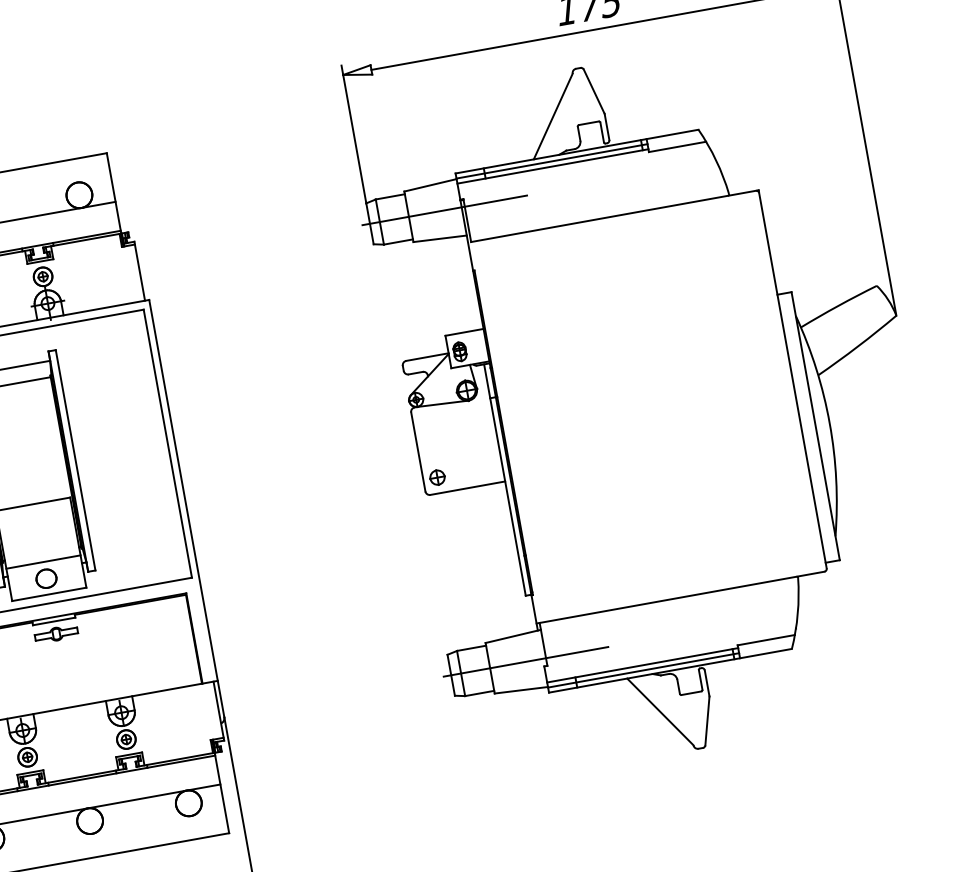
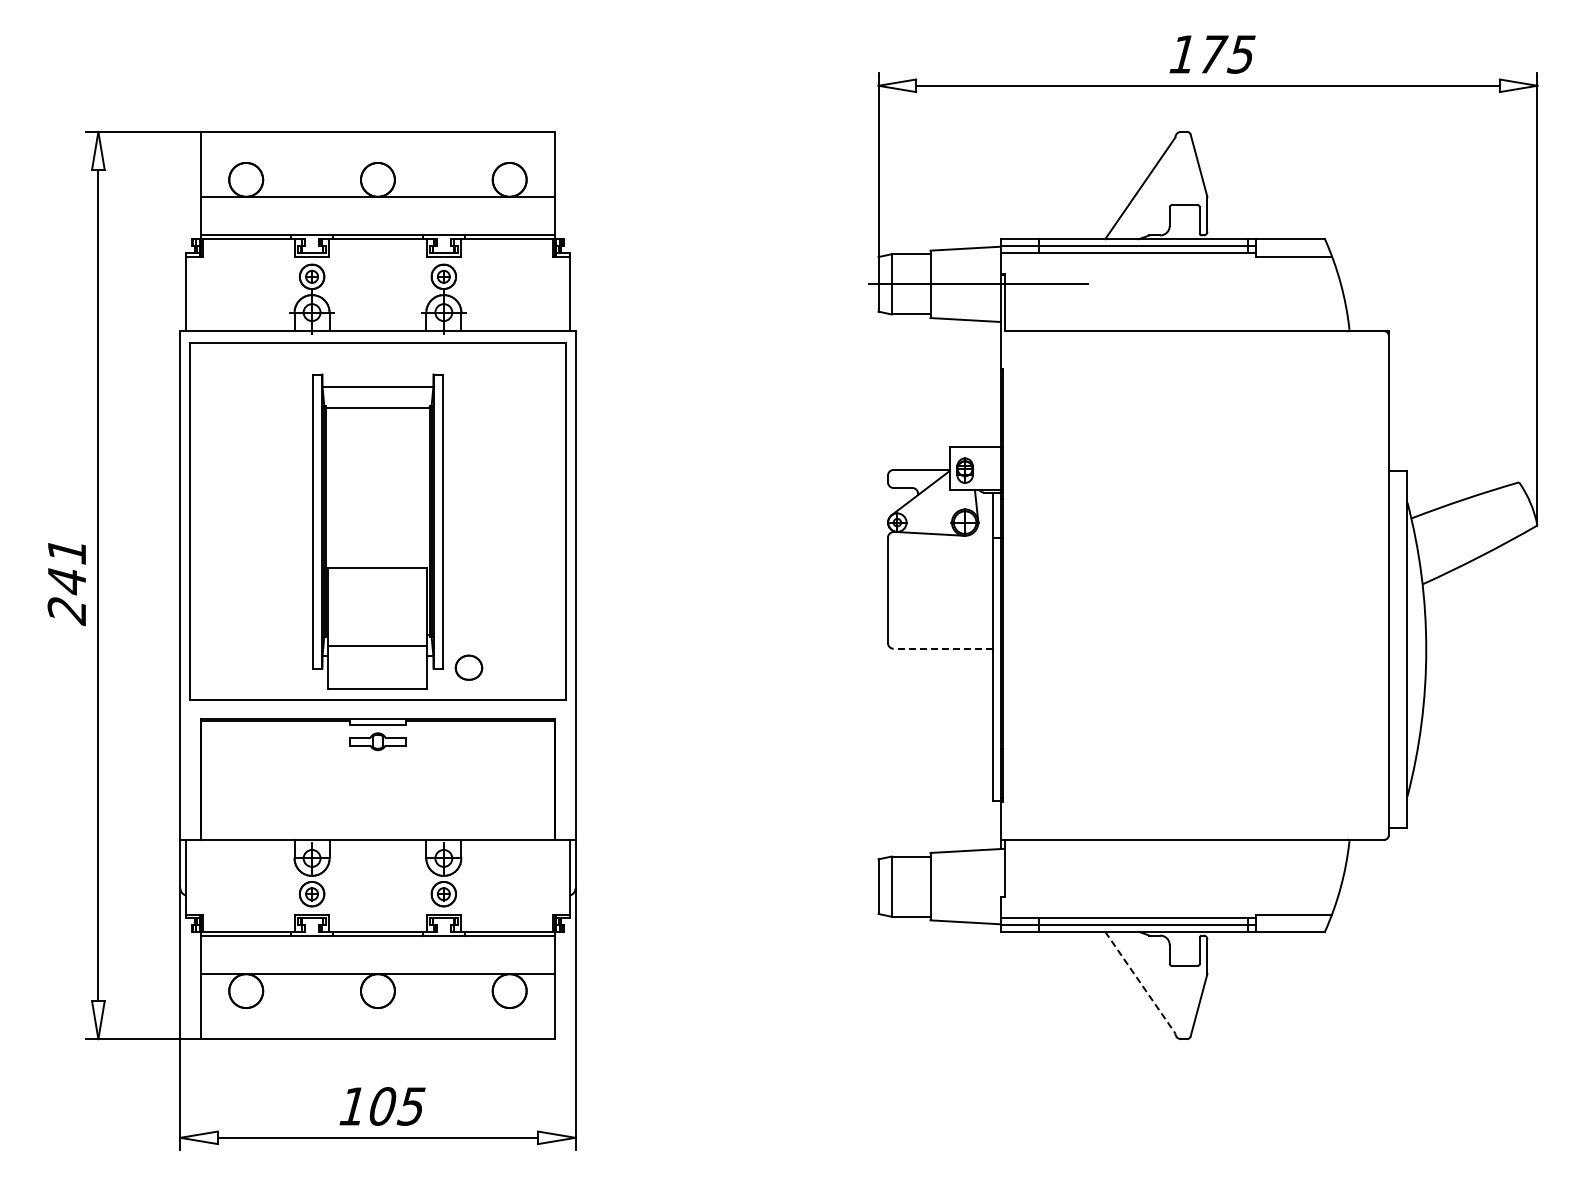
part: (437, 477) -> (906, 627), removed
line: (467, 488) -> (943, 648), solid -> dashed
part: (46, 578) -> (468, 667), moved
line: (526, 661) -> (978, 886), removed
line: (660, 711) -> (1140, 982), solid -> dashed

